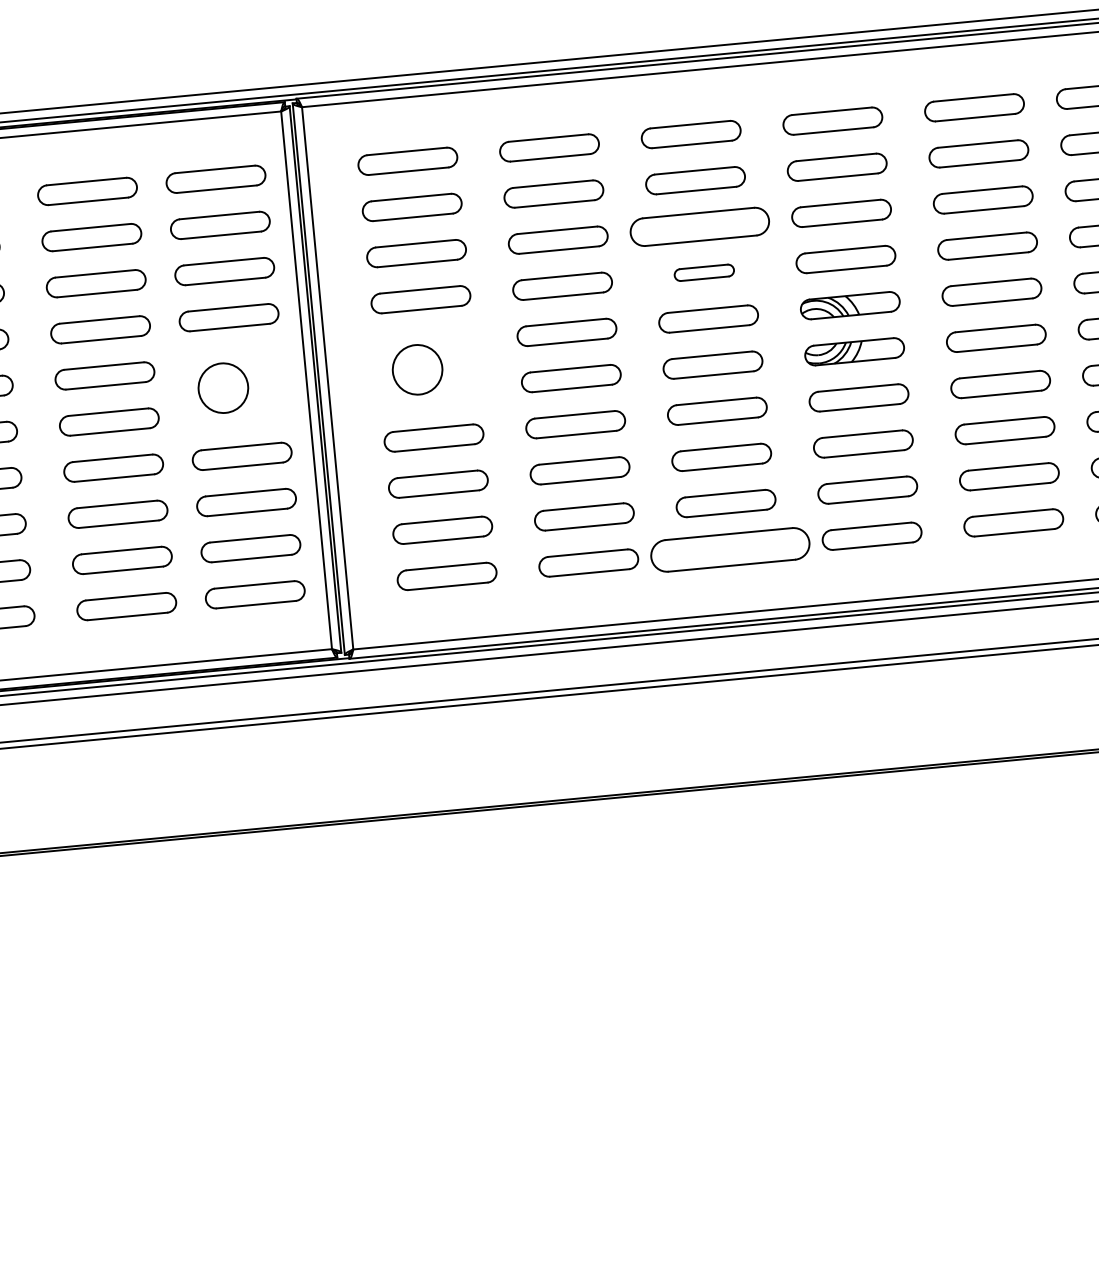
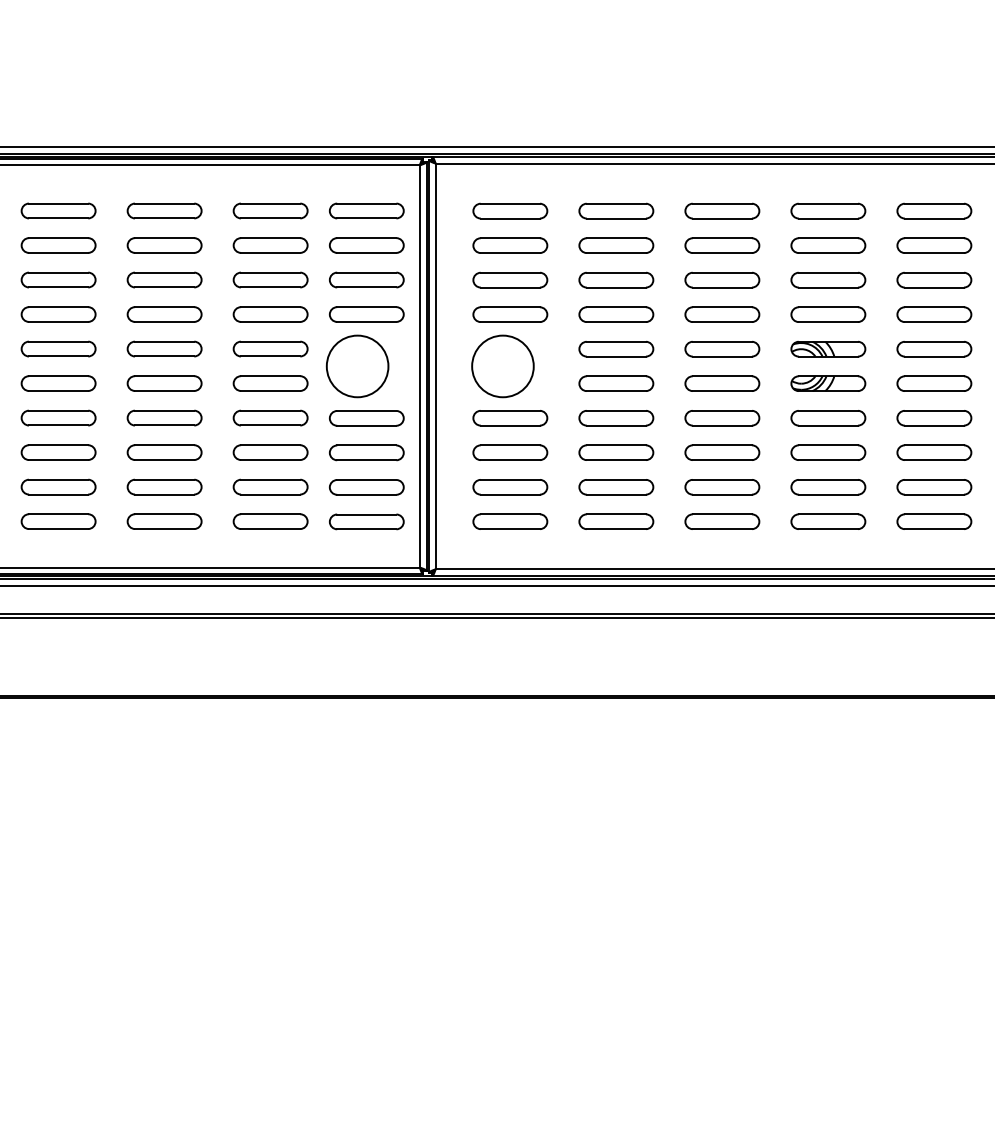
part: (700, 225) -> (722, 279), size x0.71
part: (704, 272) -> (722, 314), size x1.67
circle: (417, 369) -> (502, 366), size x1.67
circle: (223, 388) -> (357, 366), size x1.67
part: (730, 549) -> (722, 521), size x0.62

